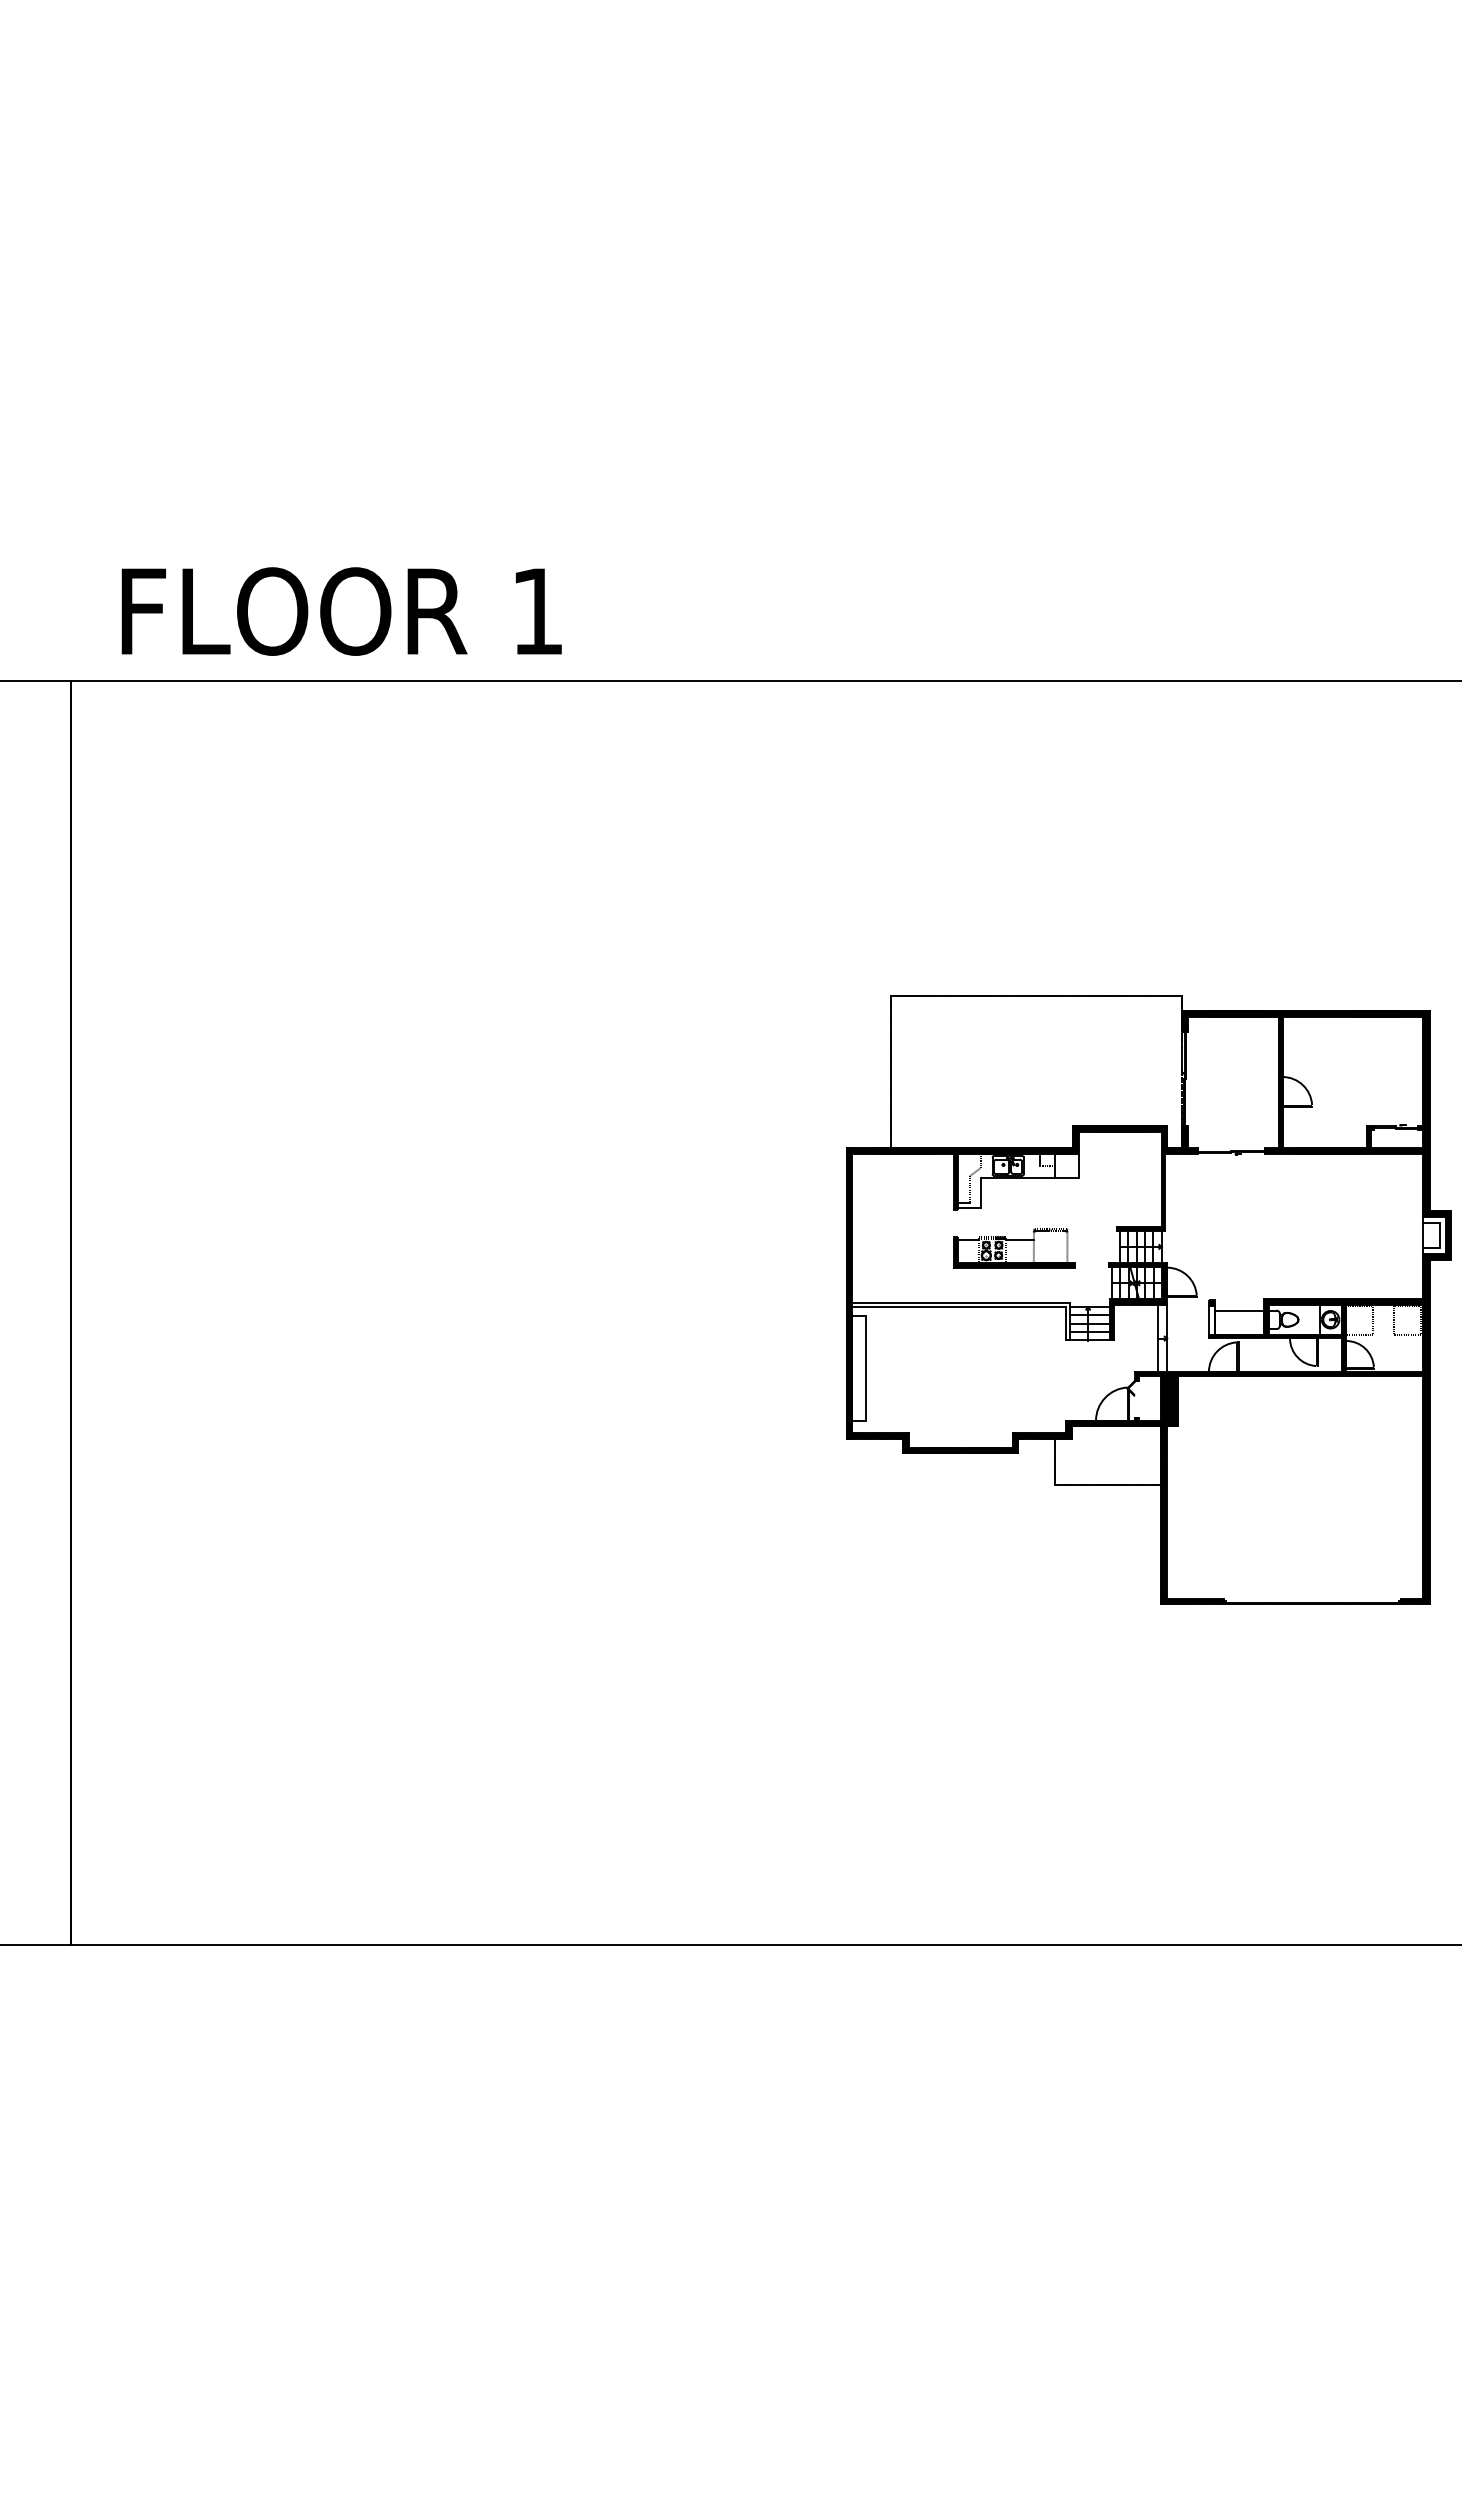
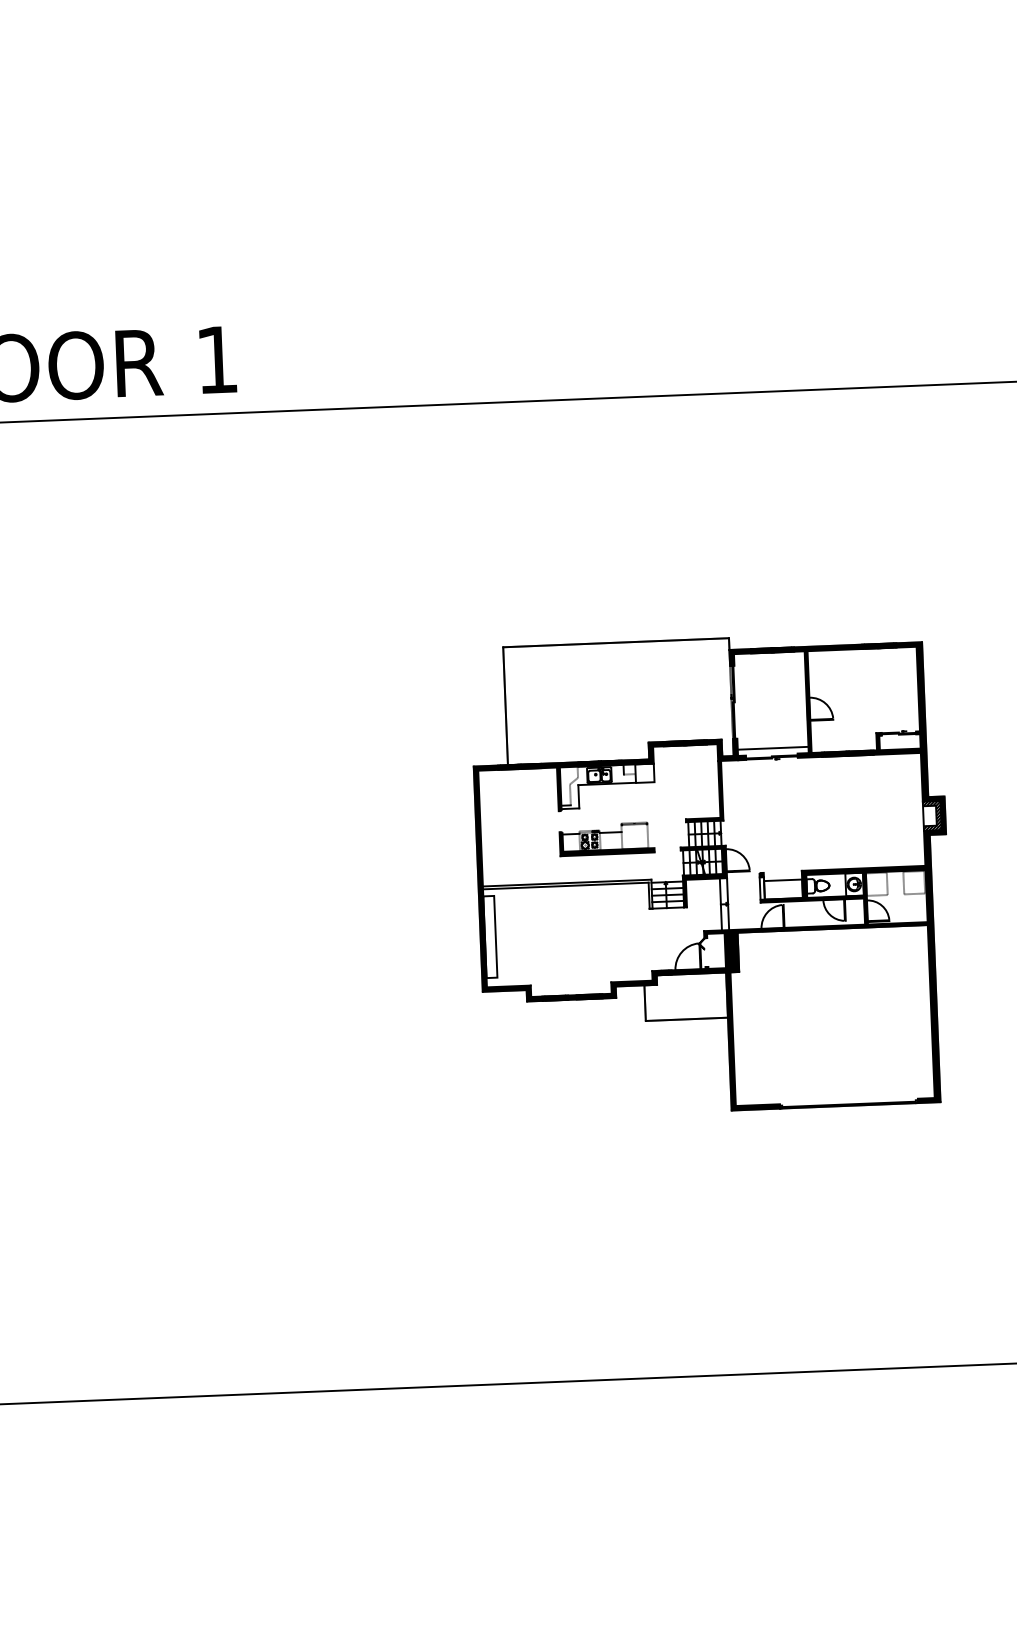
line: (1232, 1140) -> (772, 748), added
hatch: (1434, 1235) -> (932, 815), added

